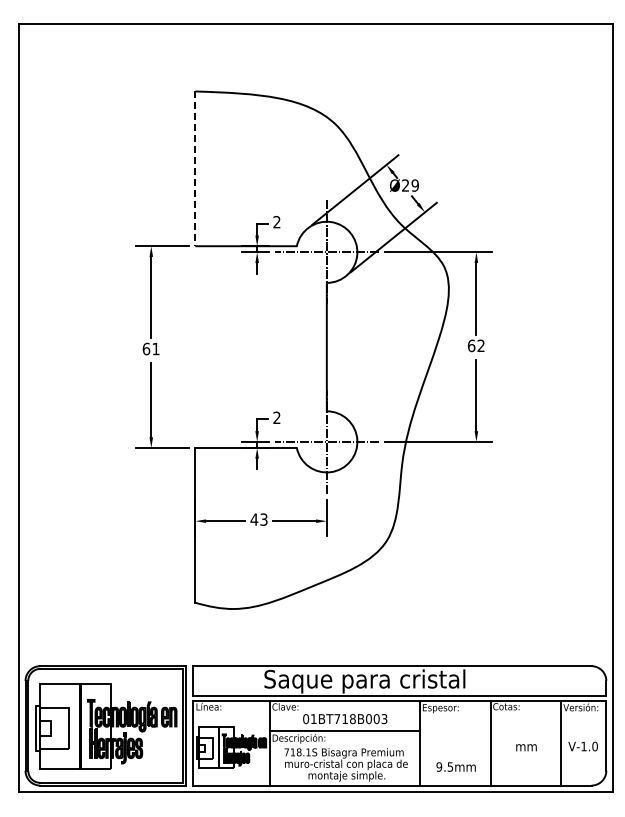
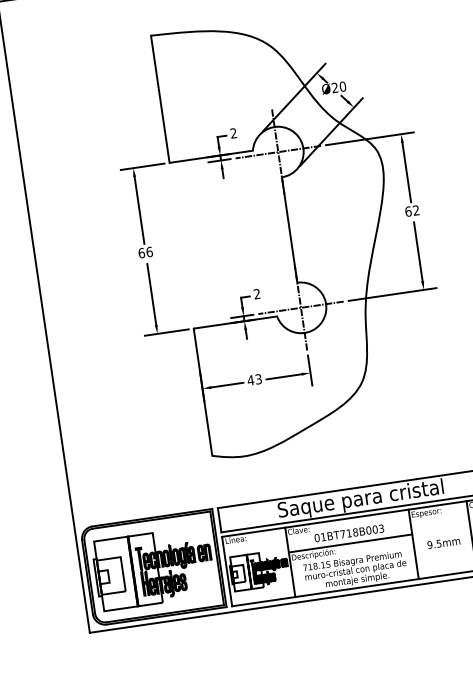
line: (195, 169) -> (160, 99), dashed -> solid
text: (414, 185) -> (342, 86), Ø29 -> Ø20
text: (155, 348) -> (149, 251), 61 -> 66
text: (455, 766) -> (443, 542), moved

